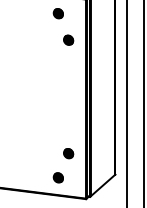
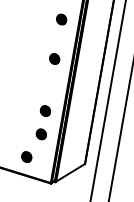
part: (68, 78) -> (54, 58), added
part: (68, 130) -> (45, 110), added

